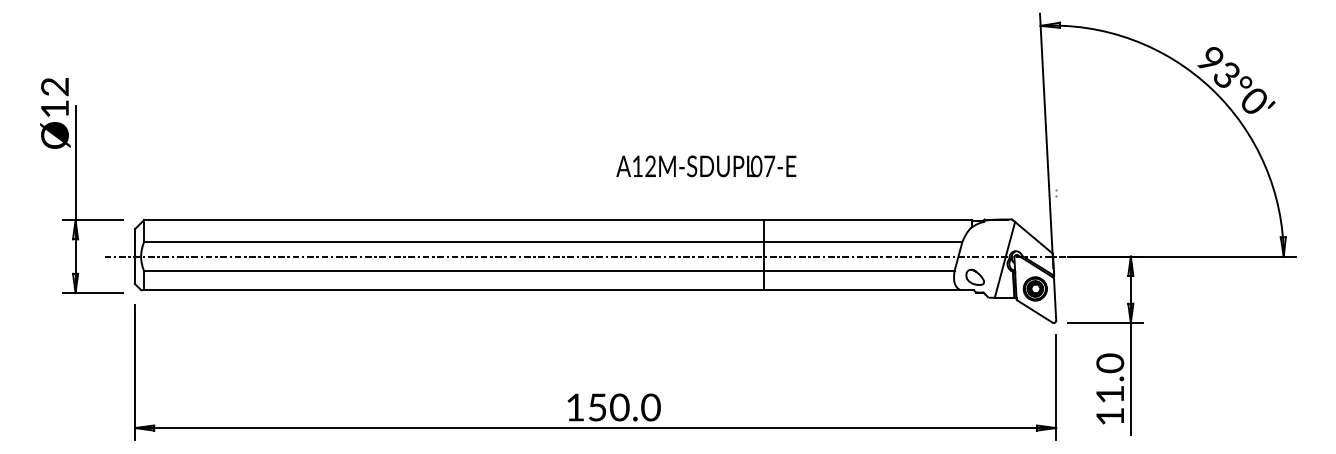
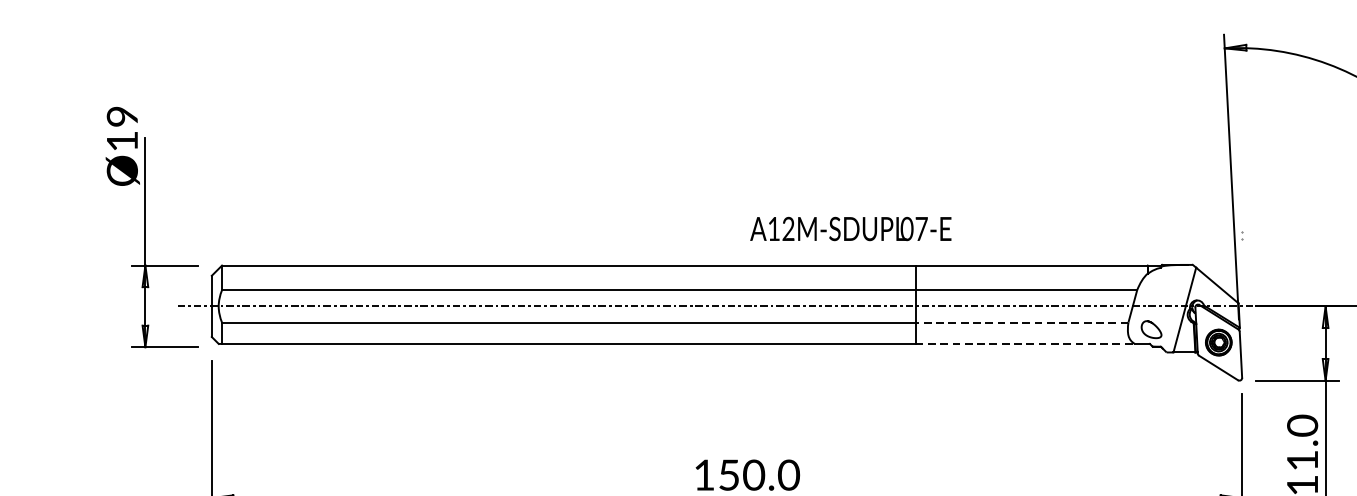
text: (54, 86) -> (121, 116), Ø12 -> Ø19
text: (706, 166) -> (851, 229), moved
line: (858, 271) -> (1021, 323), solid -> dashed
line: (862, 290) -> (1025, 344), solid -> dashed

